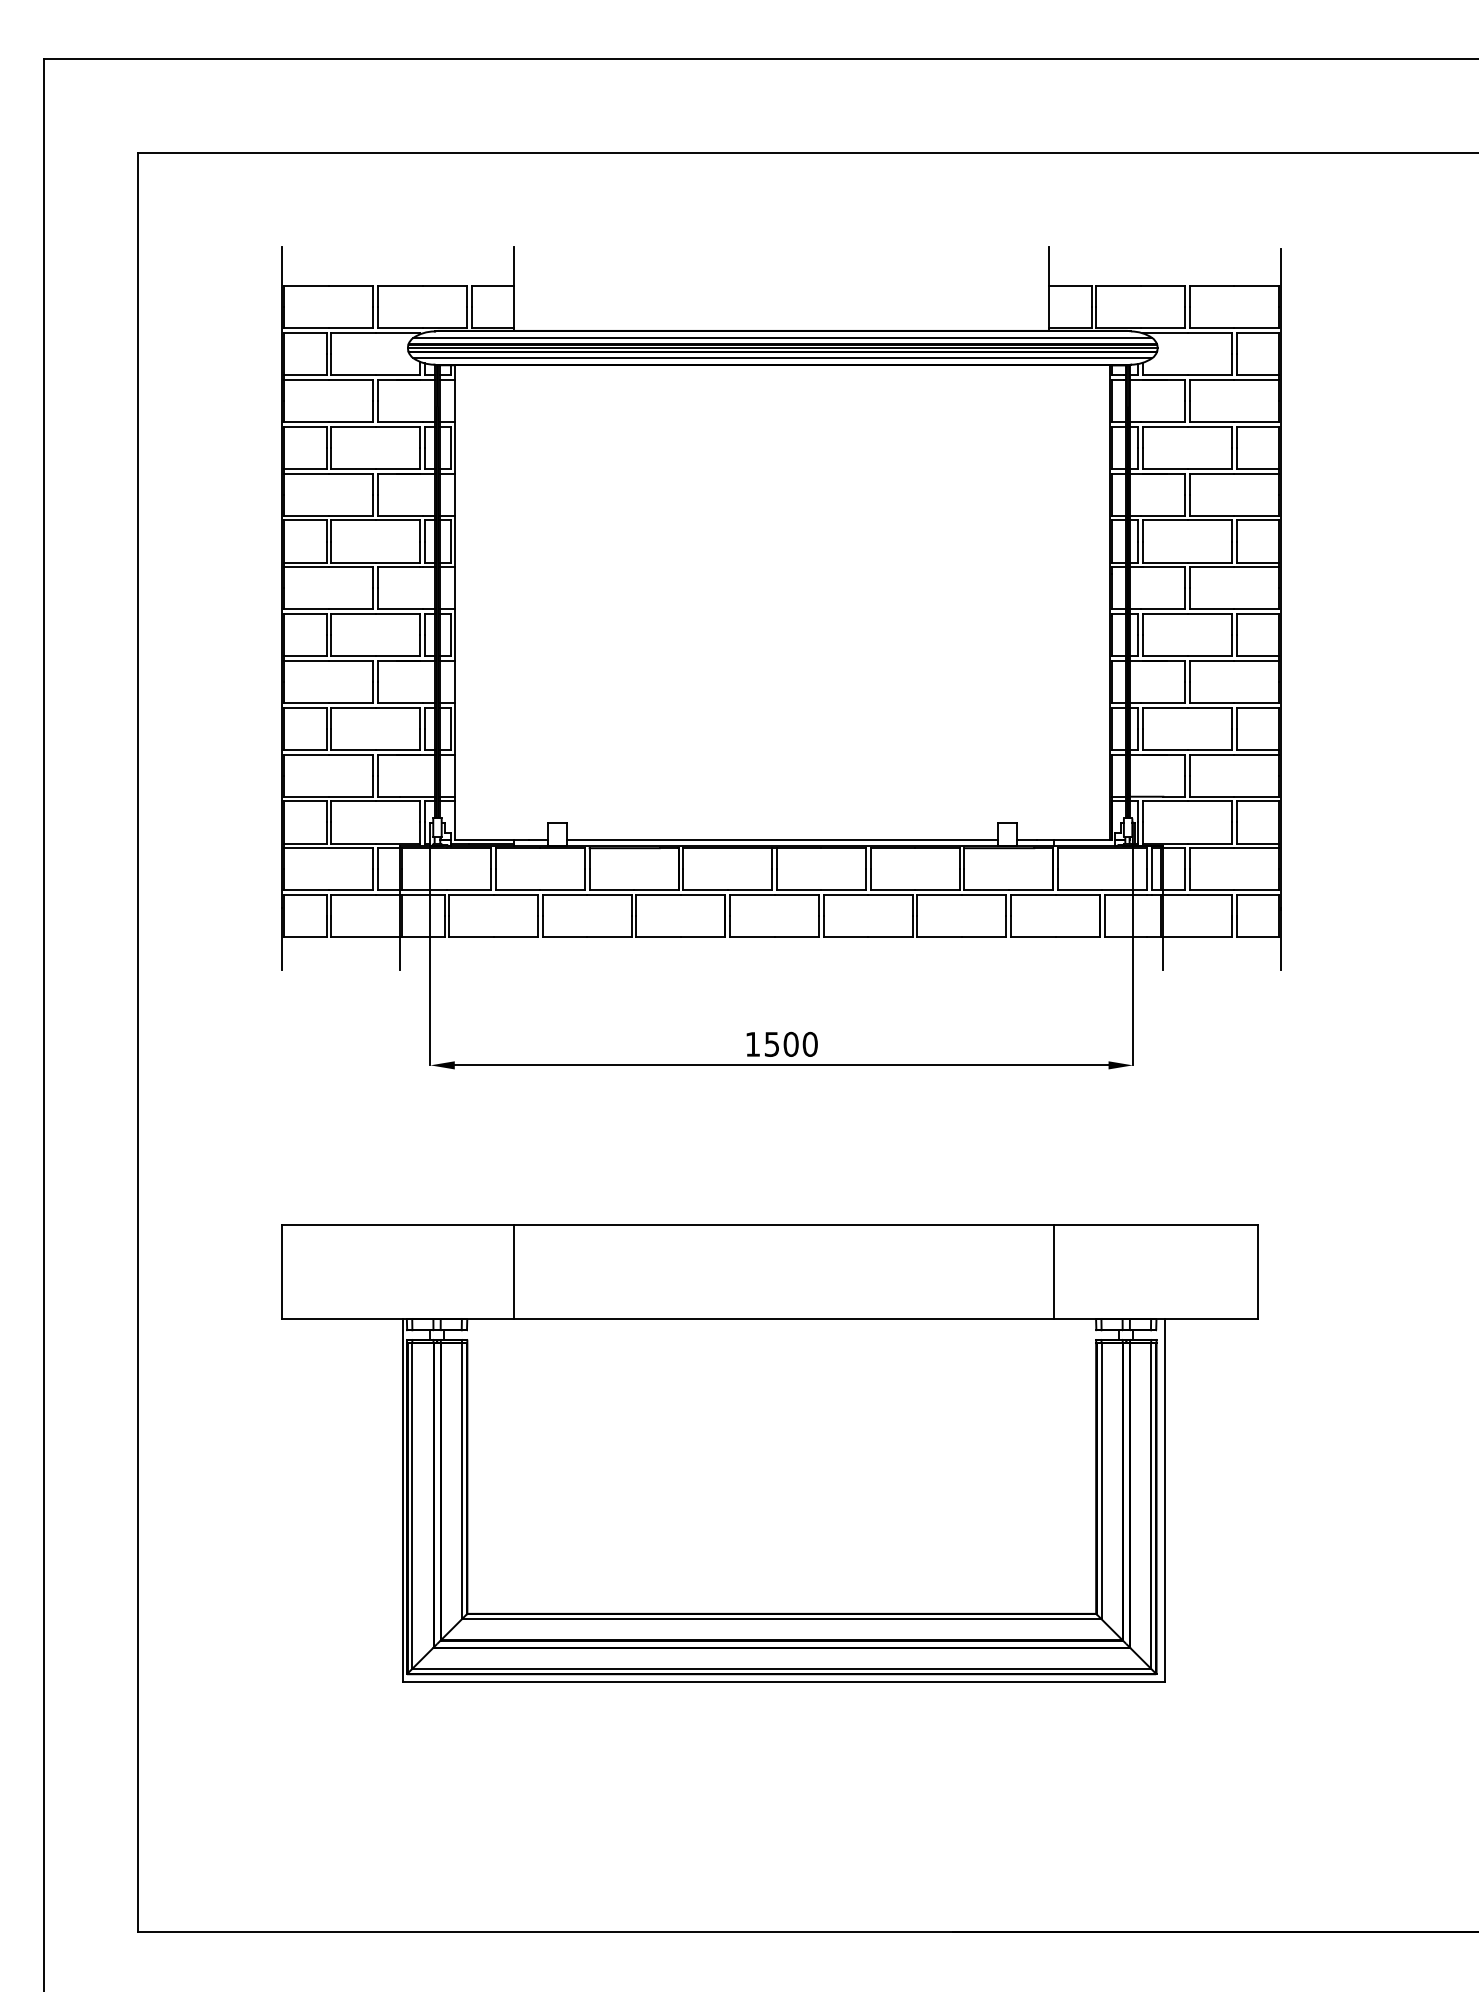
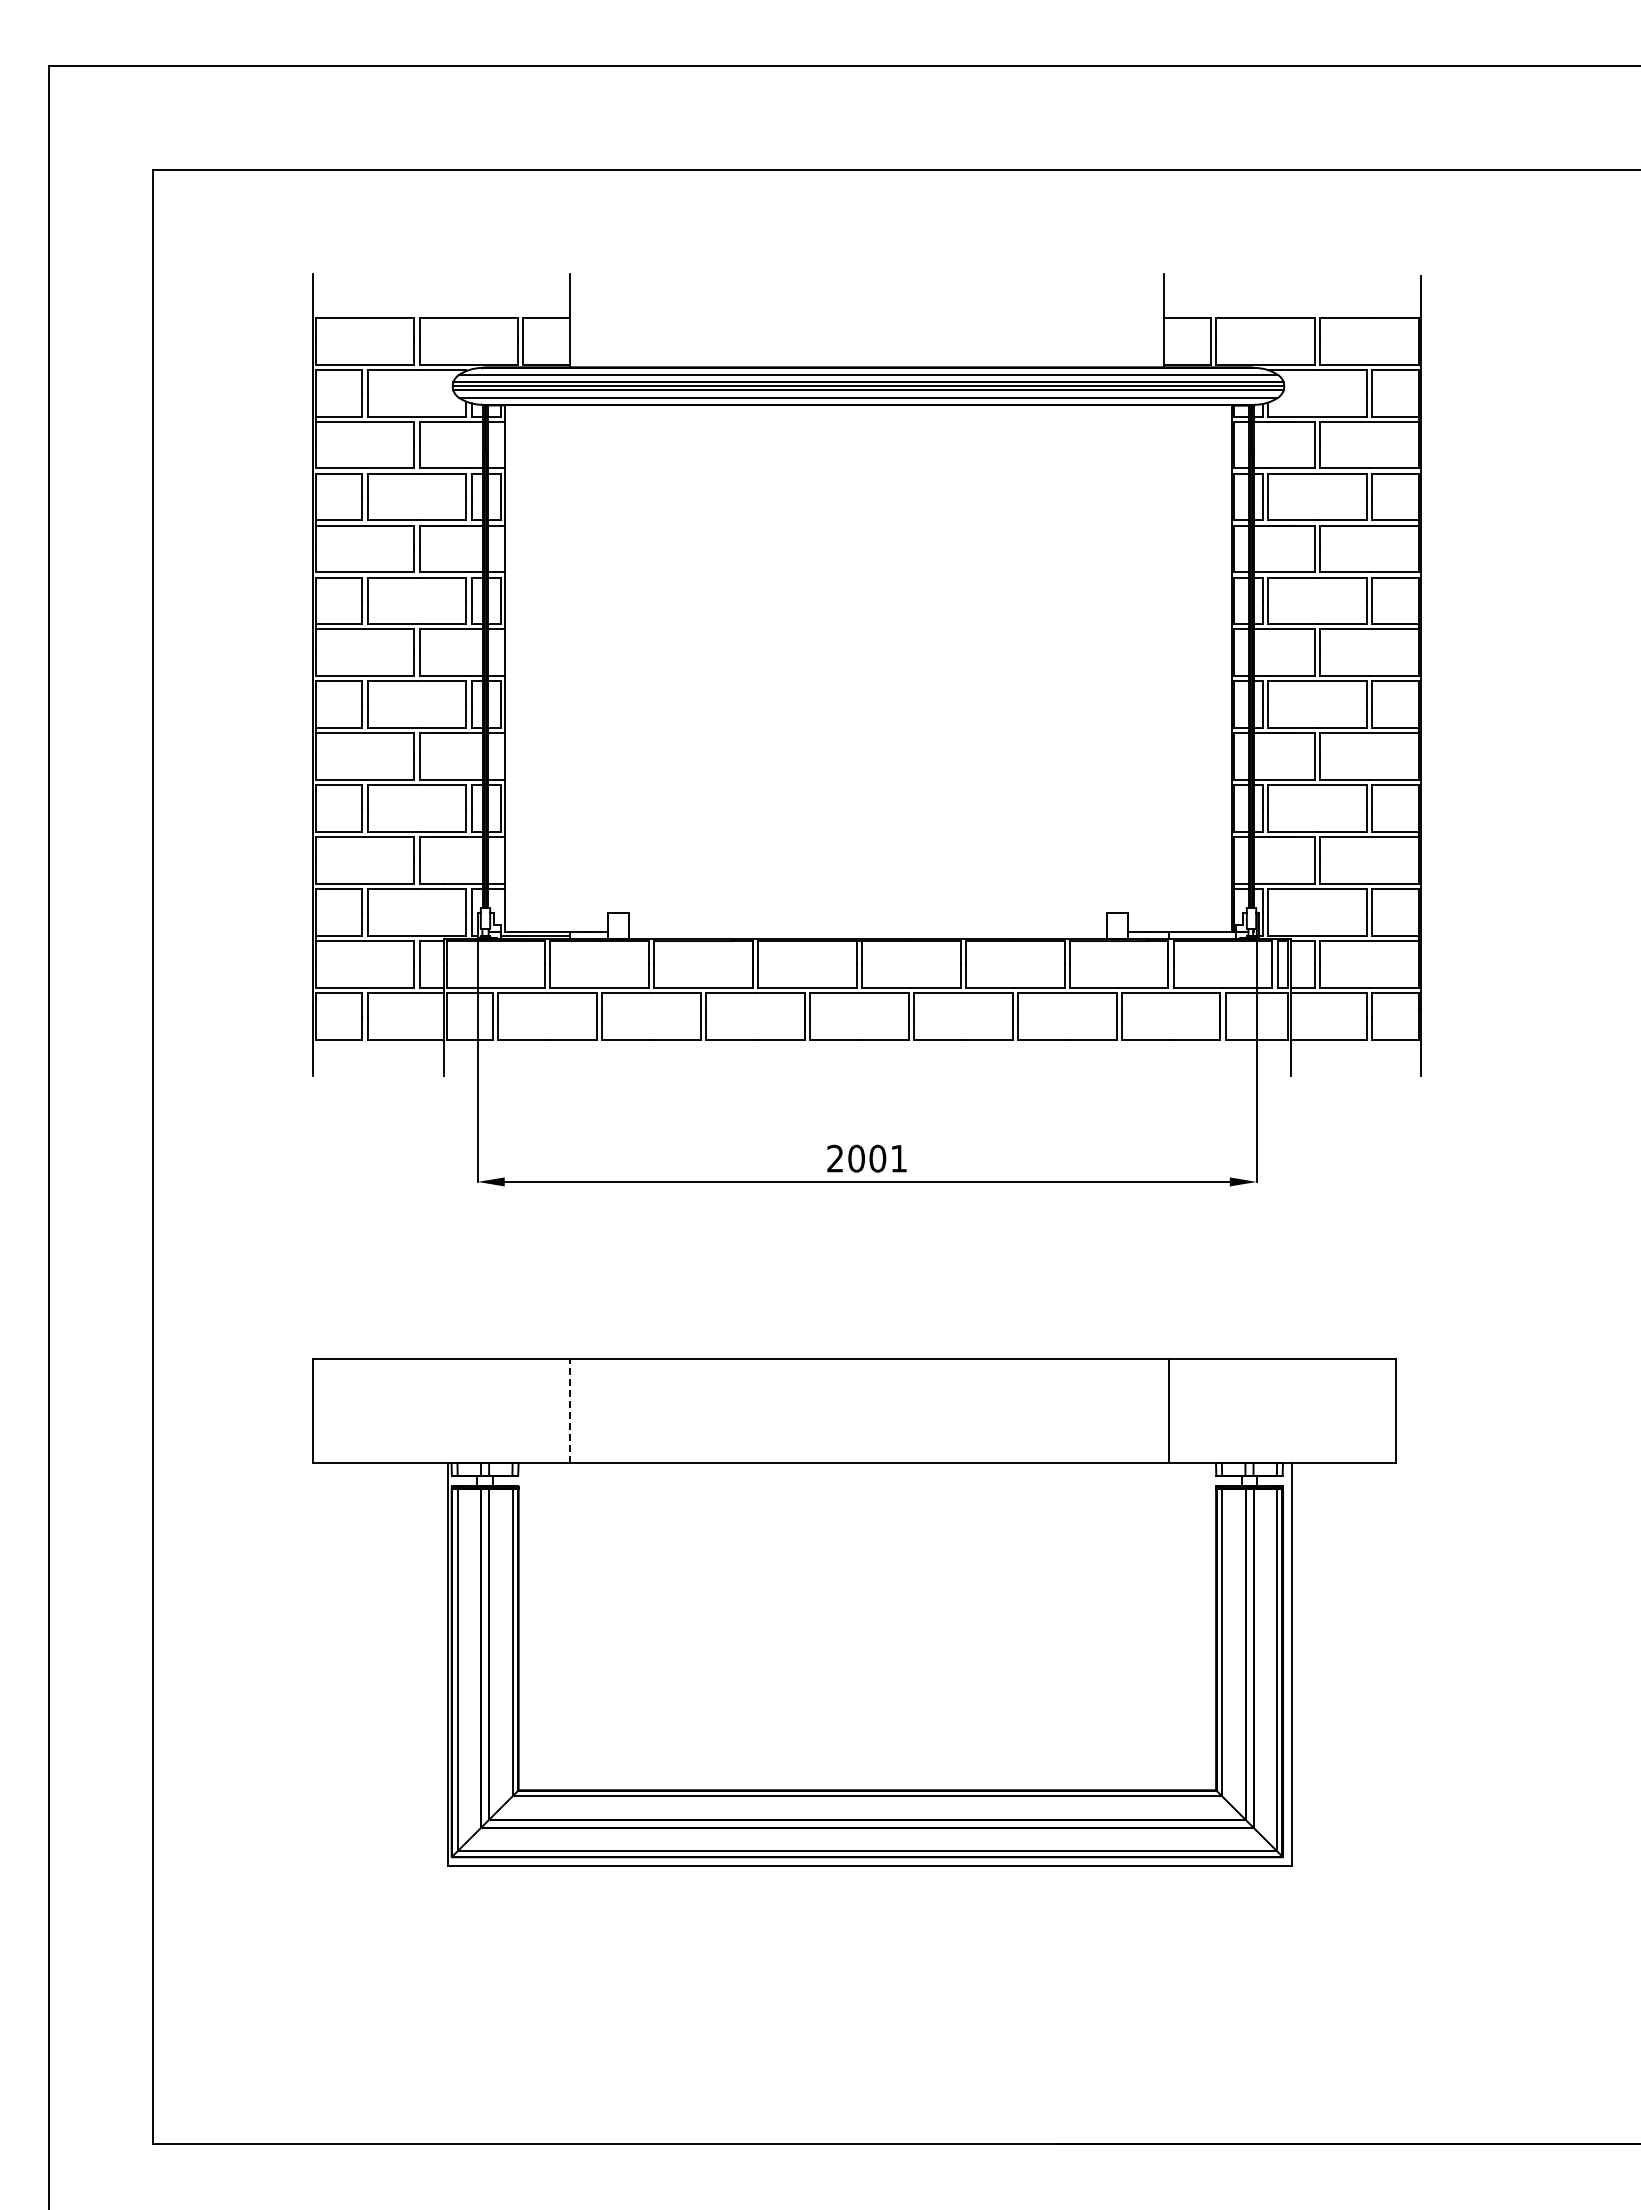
line: (782, 839) -> (868, 931), removed
text: (781, 1044) -> (867, 1158), 1500 -> 2001
line: (514, 1272) -> (570, 1411), solid -> dashed

